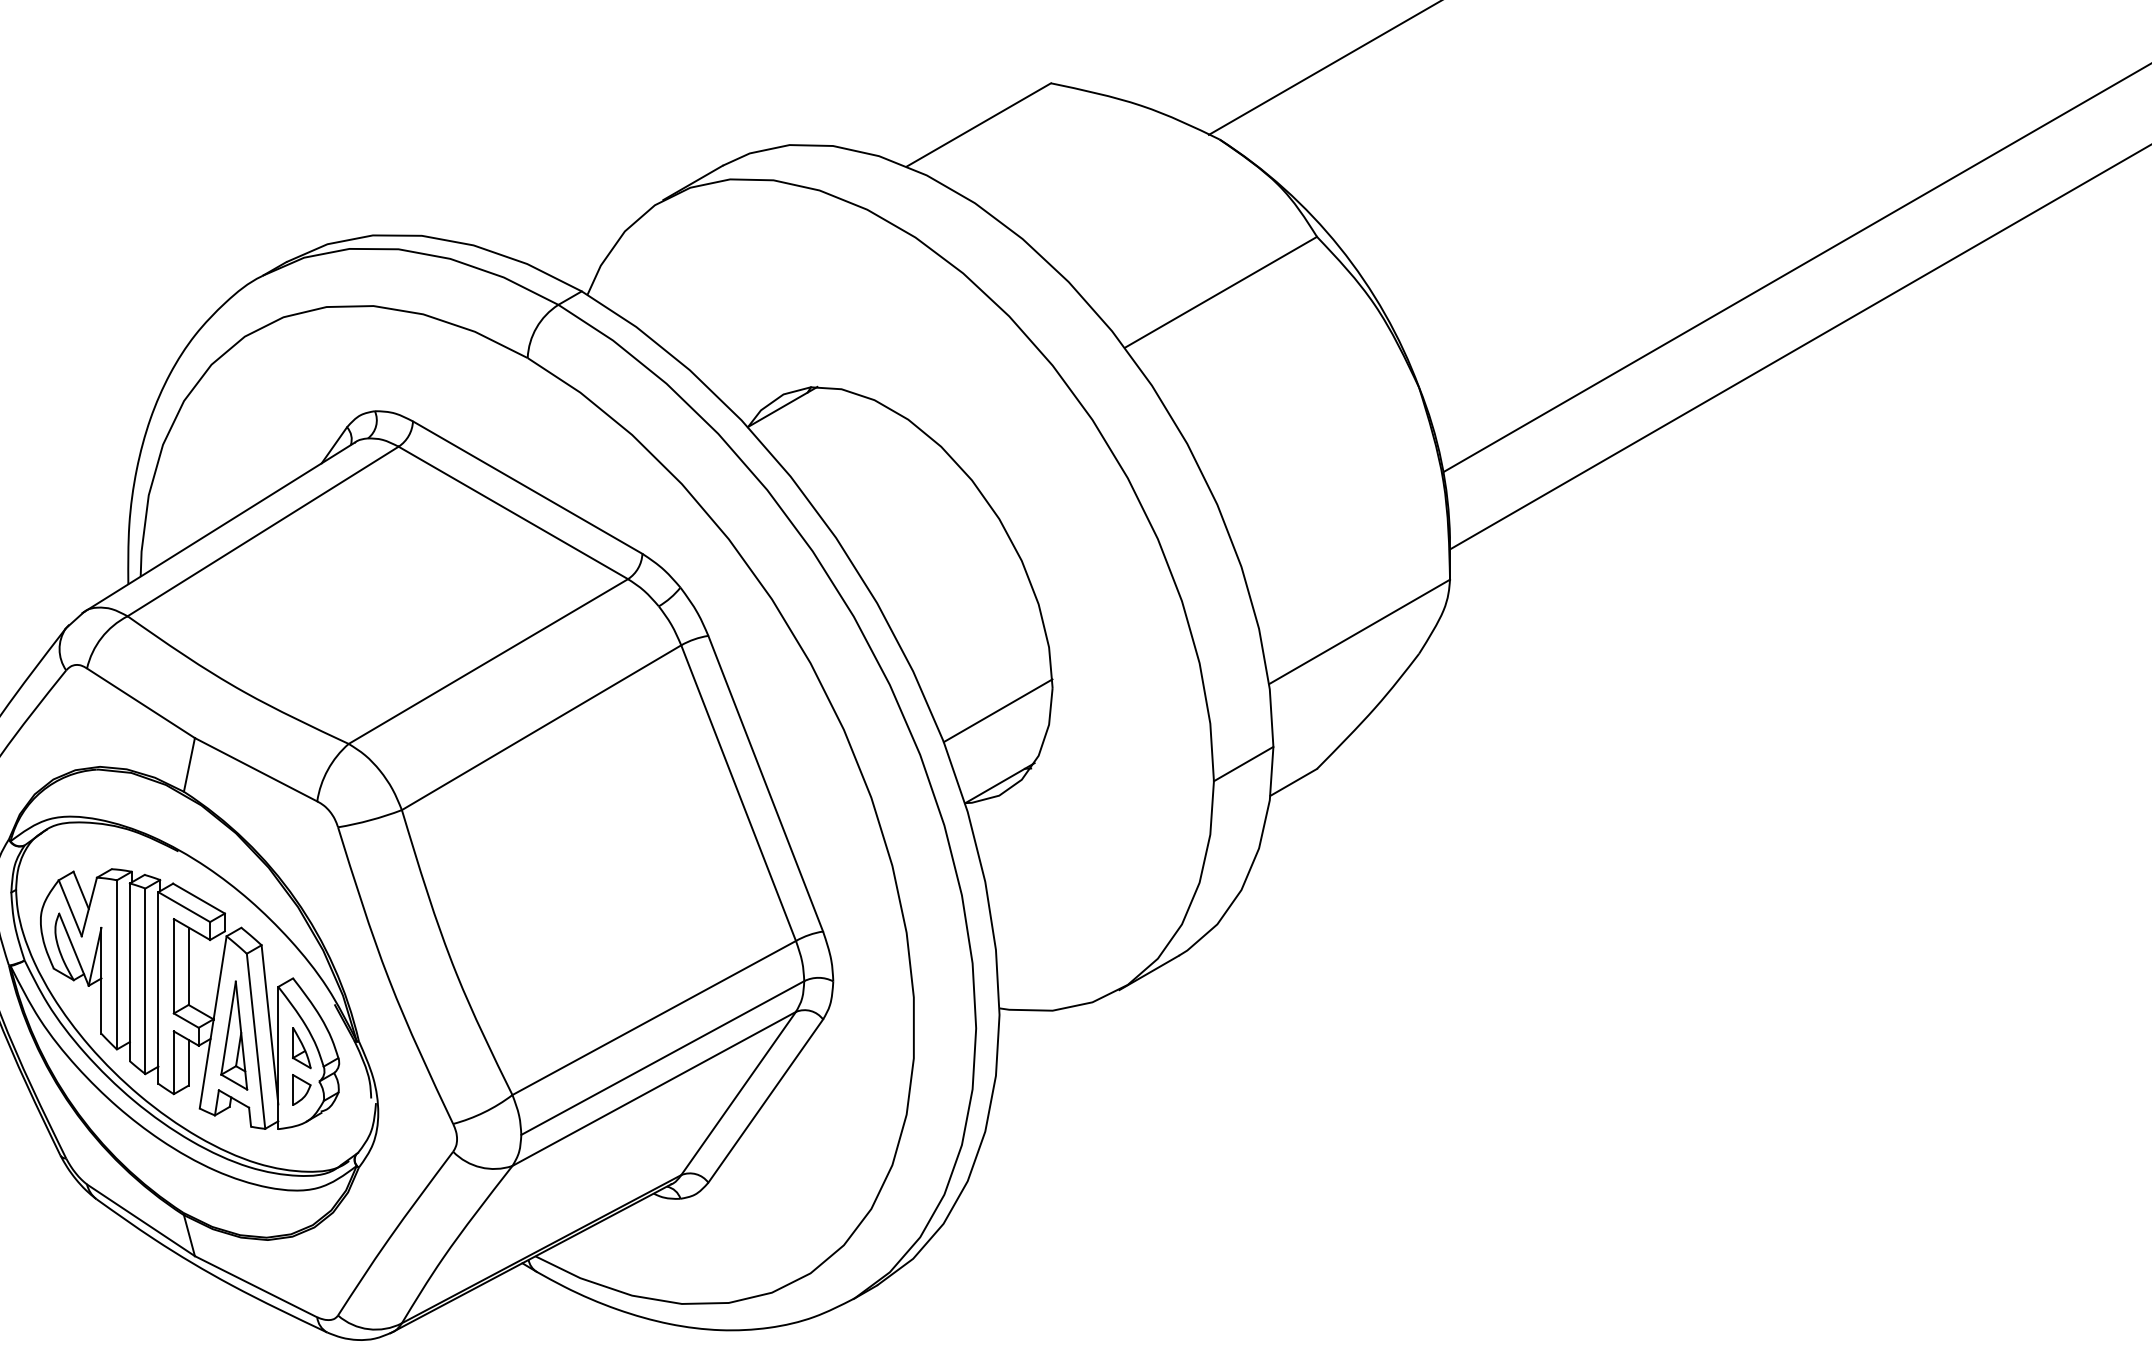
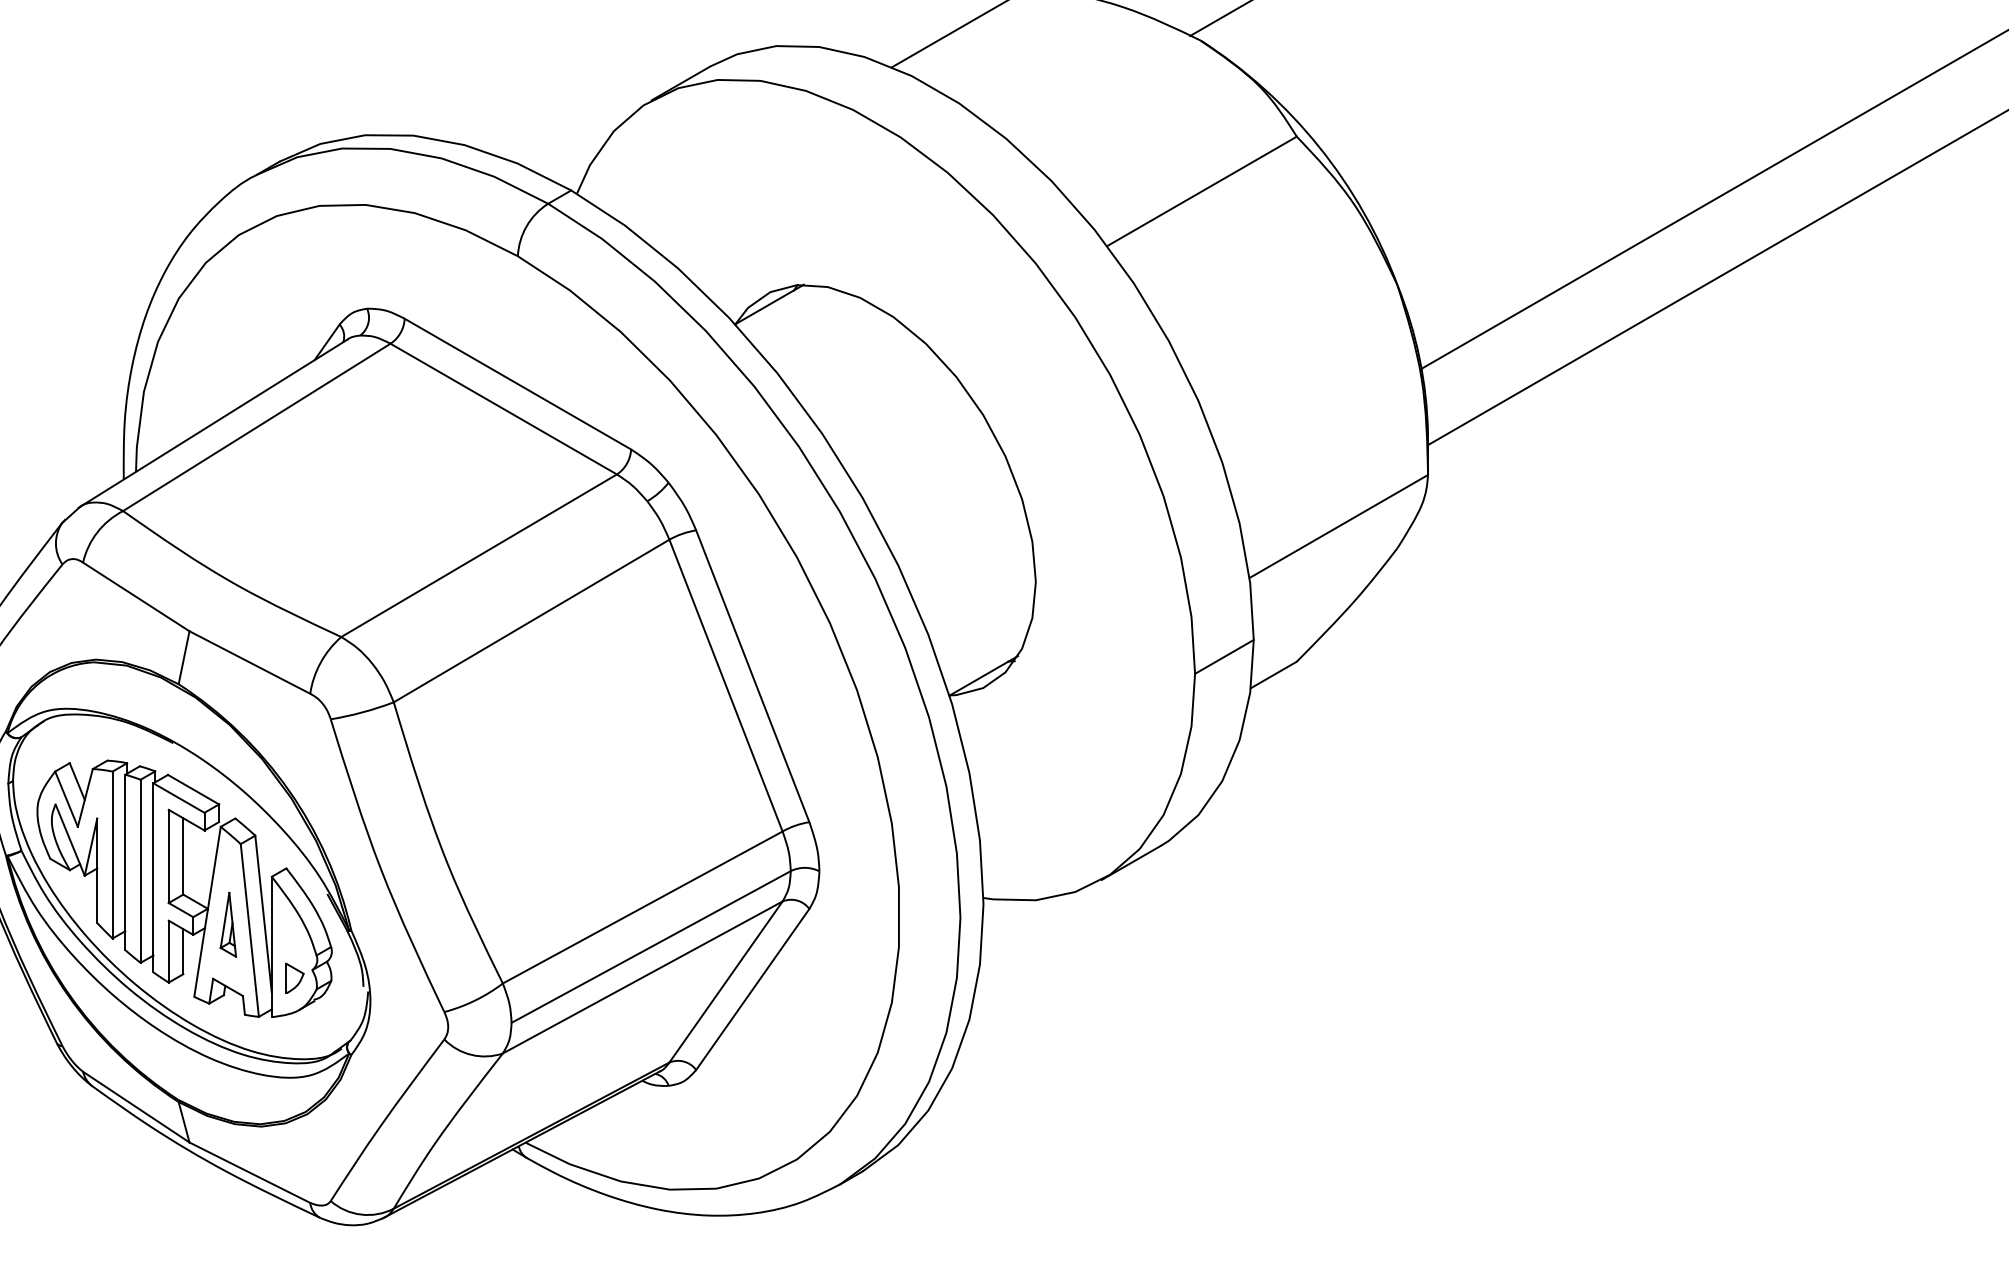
line: (997, 710) -> (981, 604), removed
part: (234, 1035) -> (228, 924), size x0.6
part: (301, 1048) -> (294, 937), removed

